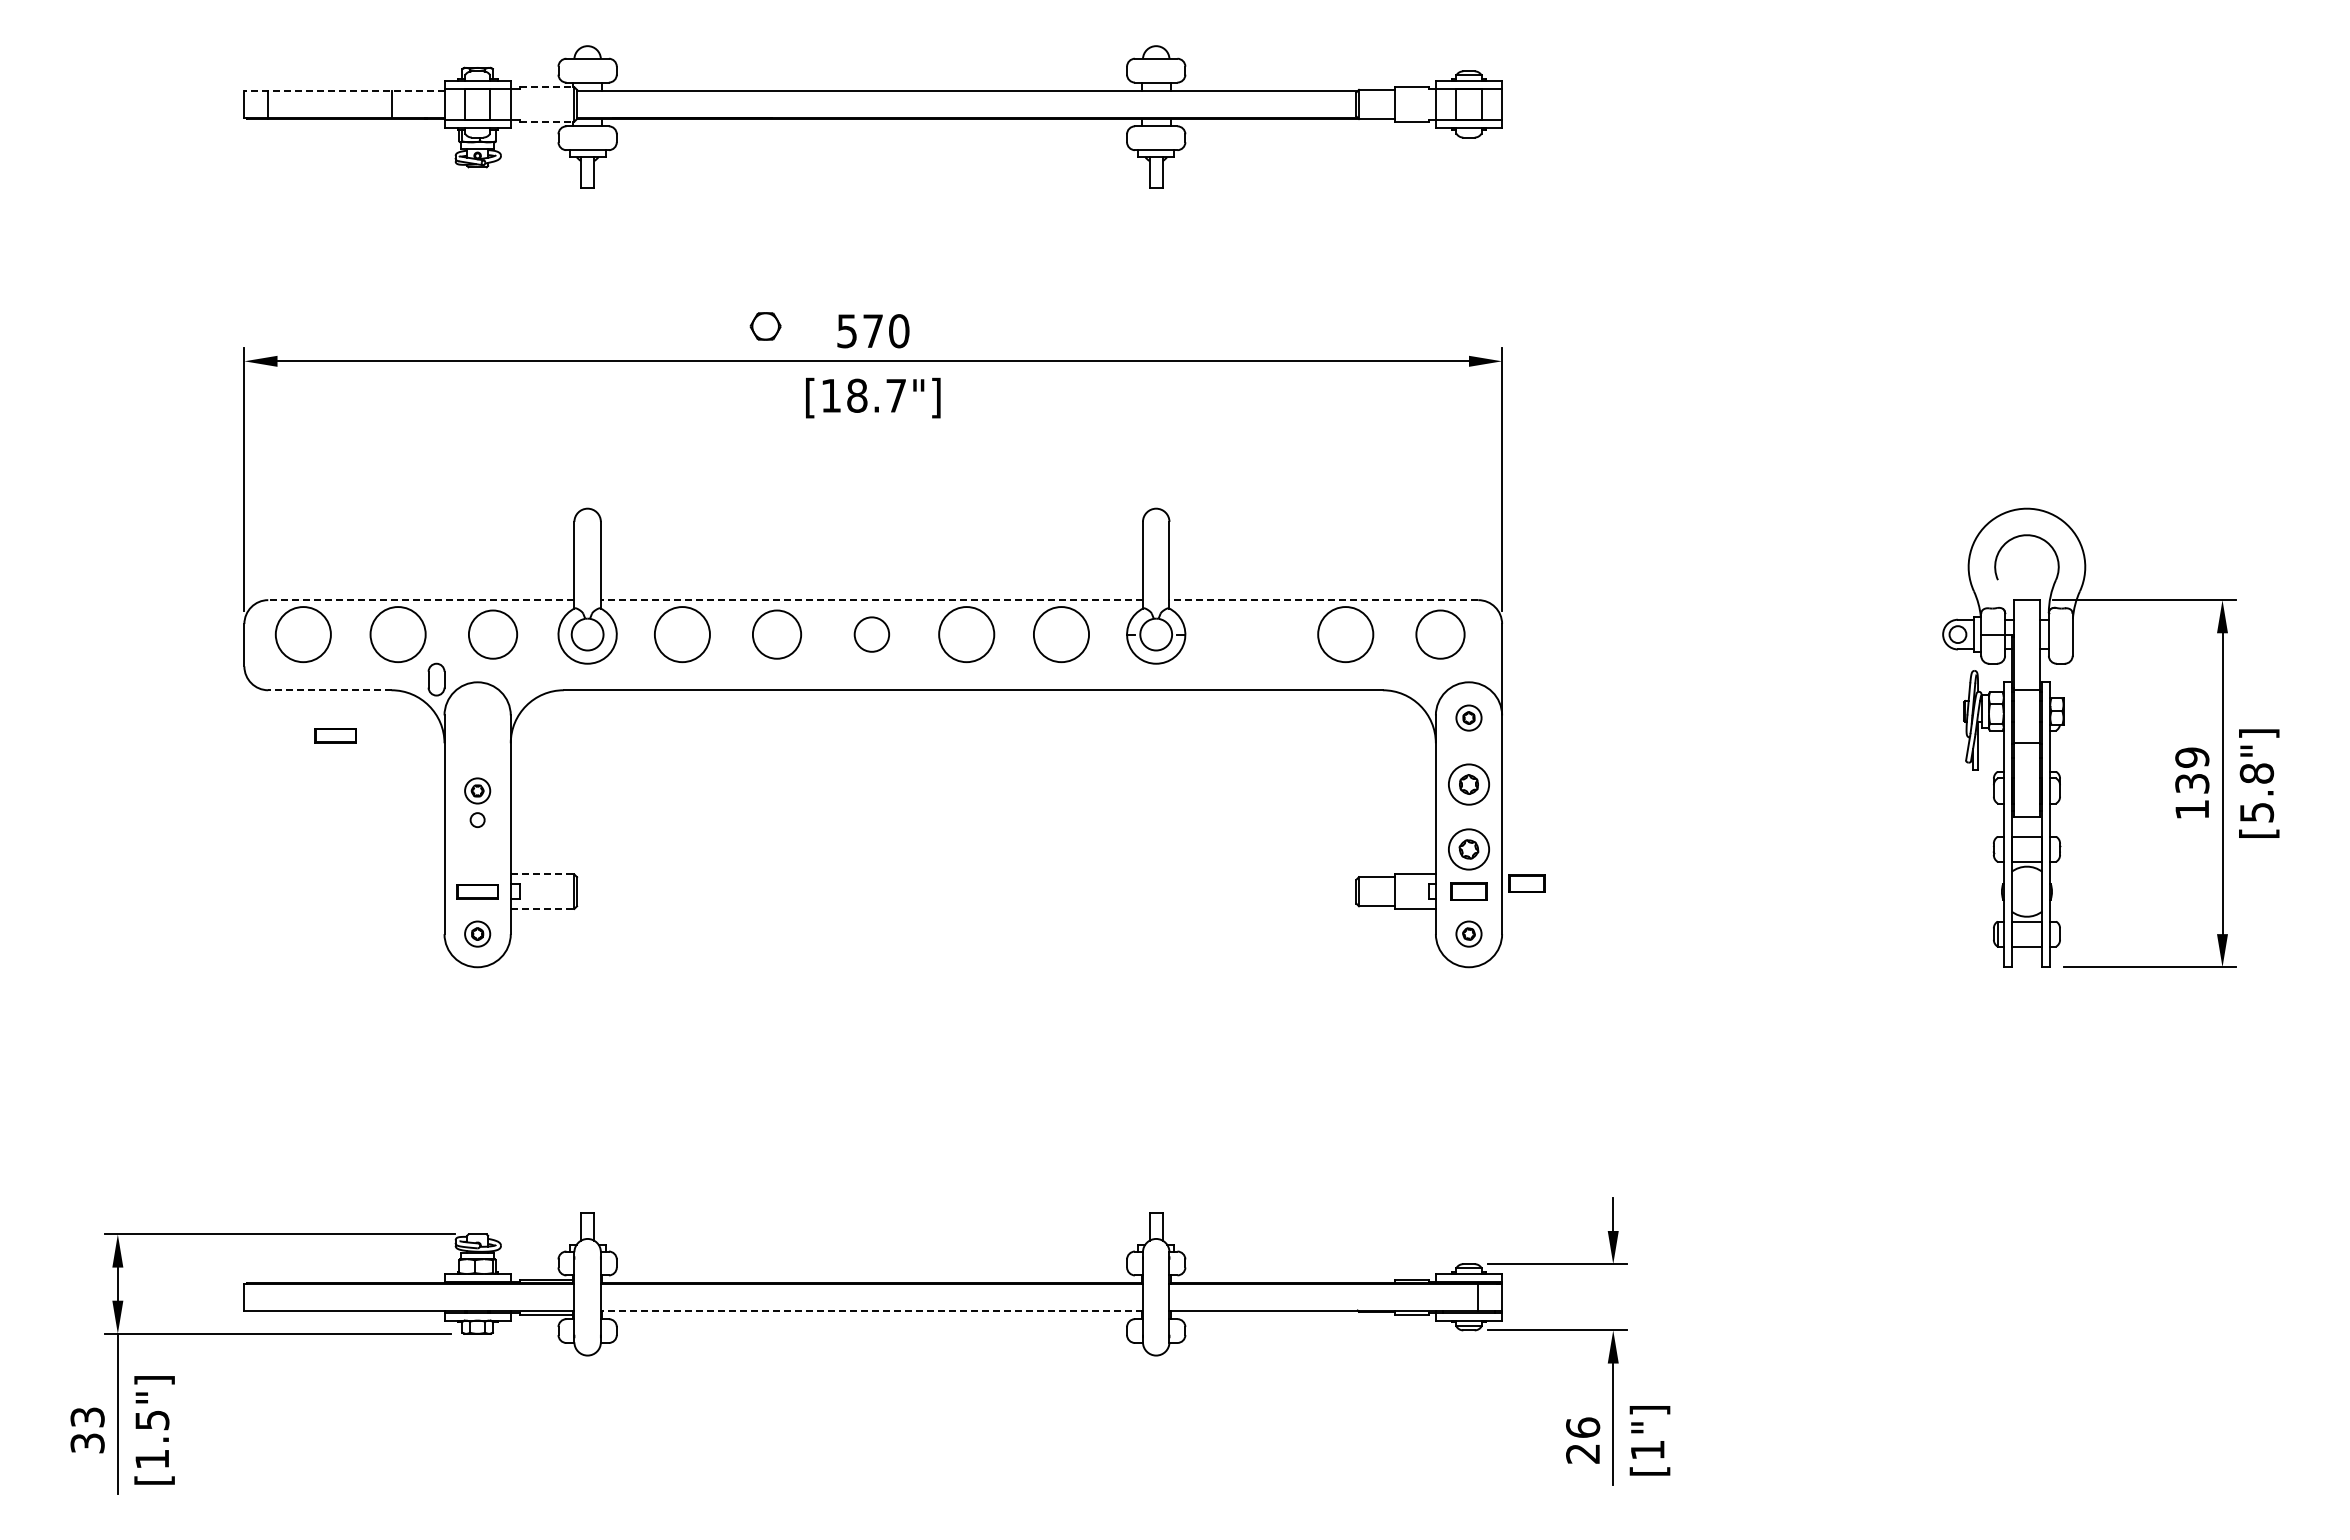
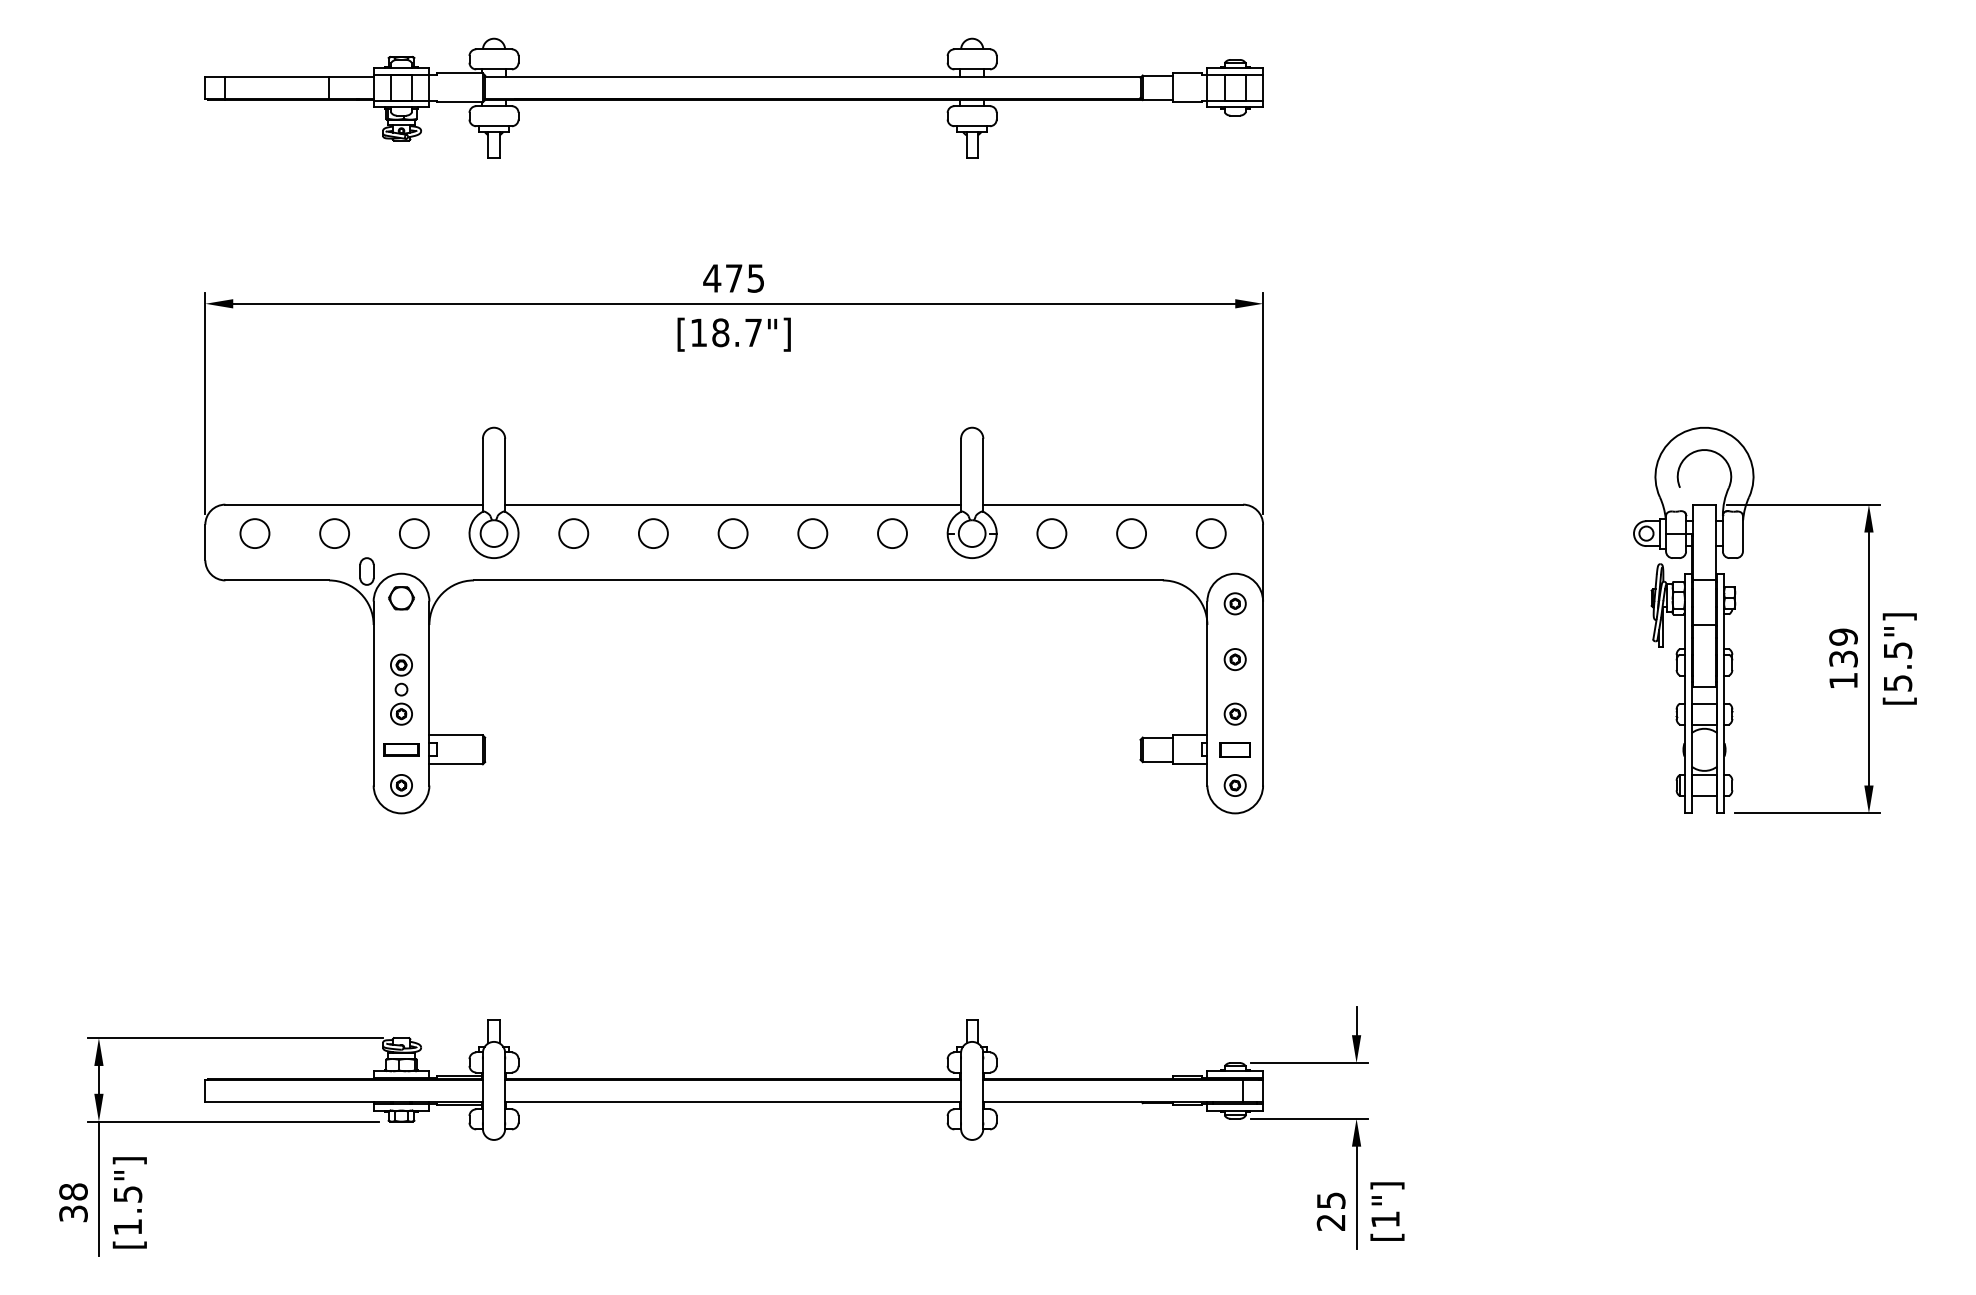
line: (547, 87) -> (460, 73), dashed -> solid
line: (343, 91) -> (288, 76), dashed -> solid
line: (547, 121) -> (460, 102), dashed -> solid
part: (765, 326) -> (401, 598), moved
text: (872, 331) -> (733, 278), 570 -> 475
line: (420, 600) -> (353, 504), dashed -> solid
line: (871, 600) -> (732, 504), dashed -> solid
line: (1323, 600) -> (1112, 504), dashed -> solid
circle: (303, 634) -> (255, 533), size x0.62
circle: (397, 634) -> (334, 533), size x0.62
circle: (492, 634) -> (414, 533), size x0.71
circle: (682, 634) -> (573, 533), size x0.62
circle: (777, 634) -> (653, 533), size x0.71
circle: (966, 634) -> (812, 533), size x0.62
circle: (1061, 634) -> (892, 533), size x0.62
circle: (1250, 634) -> (1051, 533), added
circle: (1345, 634) -> (1131, 533), size x0.62
circle: (1440, 634) -> (1211, 533), size x0.71
line: (329, 690) -> (276, 580), dashed -> solid
part: (335, 735) -> (281, 618), removed
text: (2256, 773) -> (1897, 650), [5.8"] -> [5.5"]
part: (1468, 783) -> (1234, 658), size x0.62
part: (477, 848) -> (401, 713), added
part: (1468, 848) -> (1234, 713), size x0.62
line: (542, 874) -> (456, 735), dashed -> solid
part: (1526, 883) -> (1283, 742), removed
line: (542, 908) -> (456, 763), dashed -> solid
line: (871, 1310) -> (732, 1102), dashed -> solid
text: (87, 1417) -> (73, 1192), 33 -> 38
text: (1583, 1427) -> (1331, 1200), 26 -> 25

